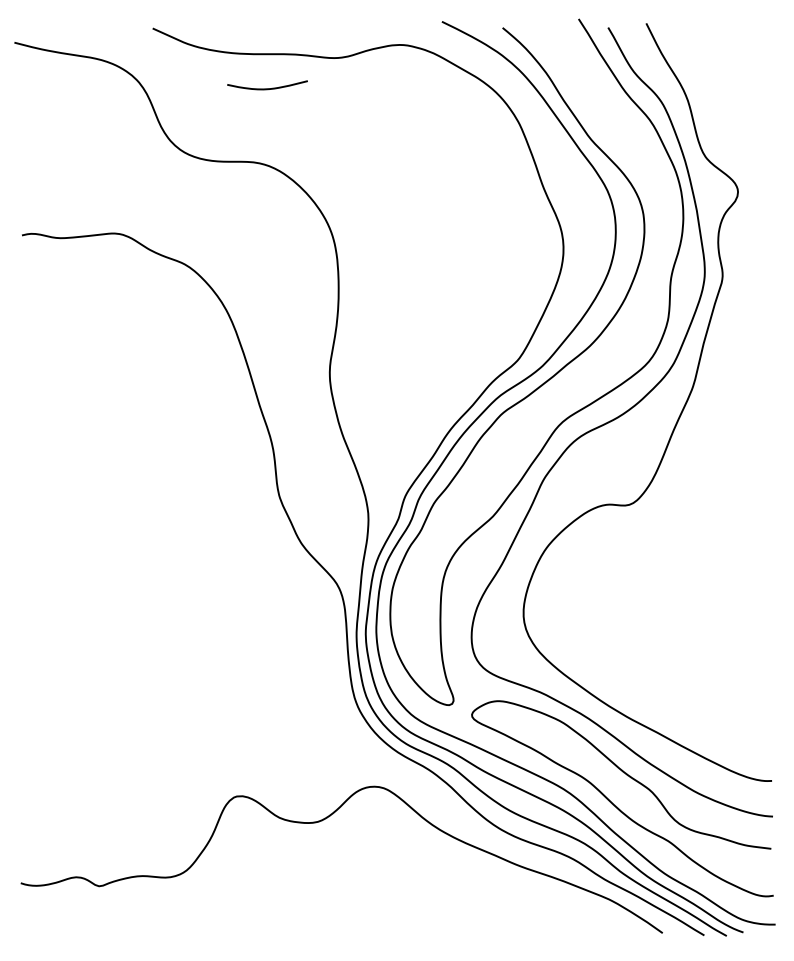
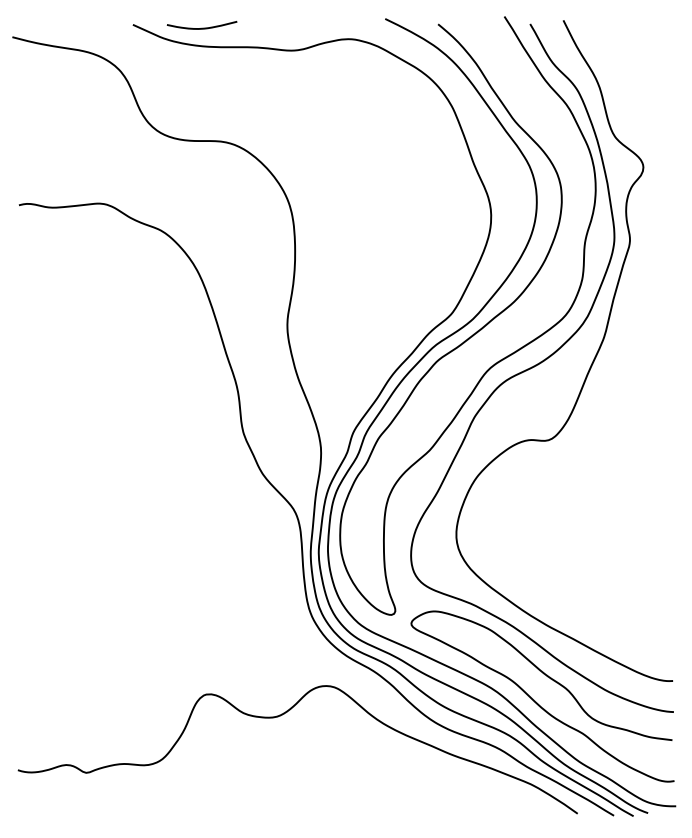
curve: (266, 87) -> (201, 27), moved

